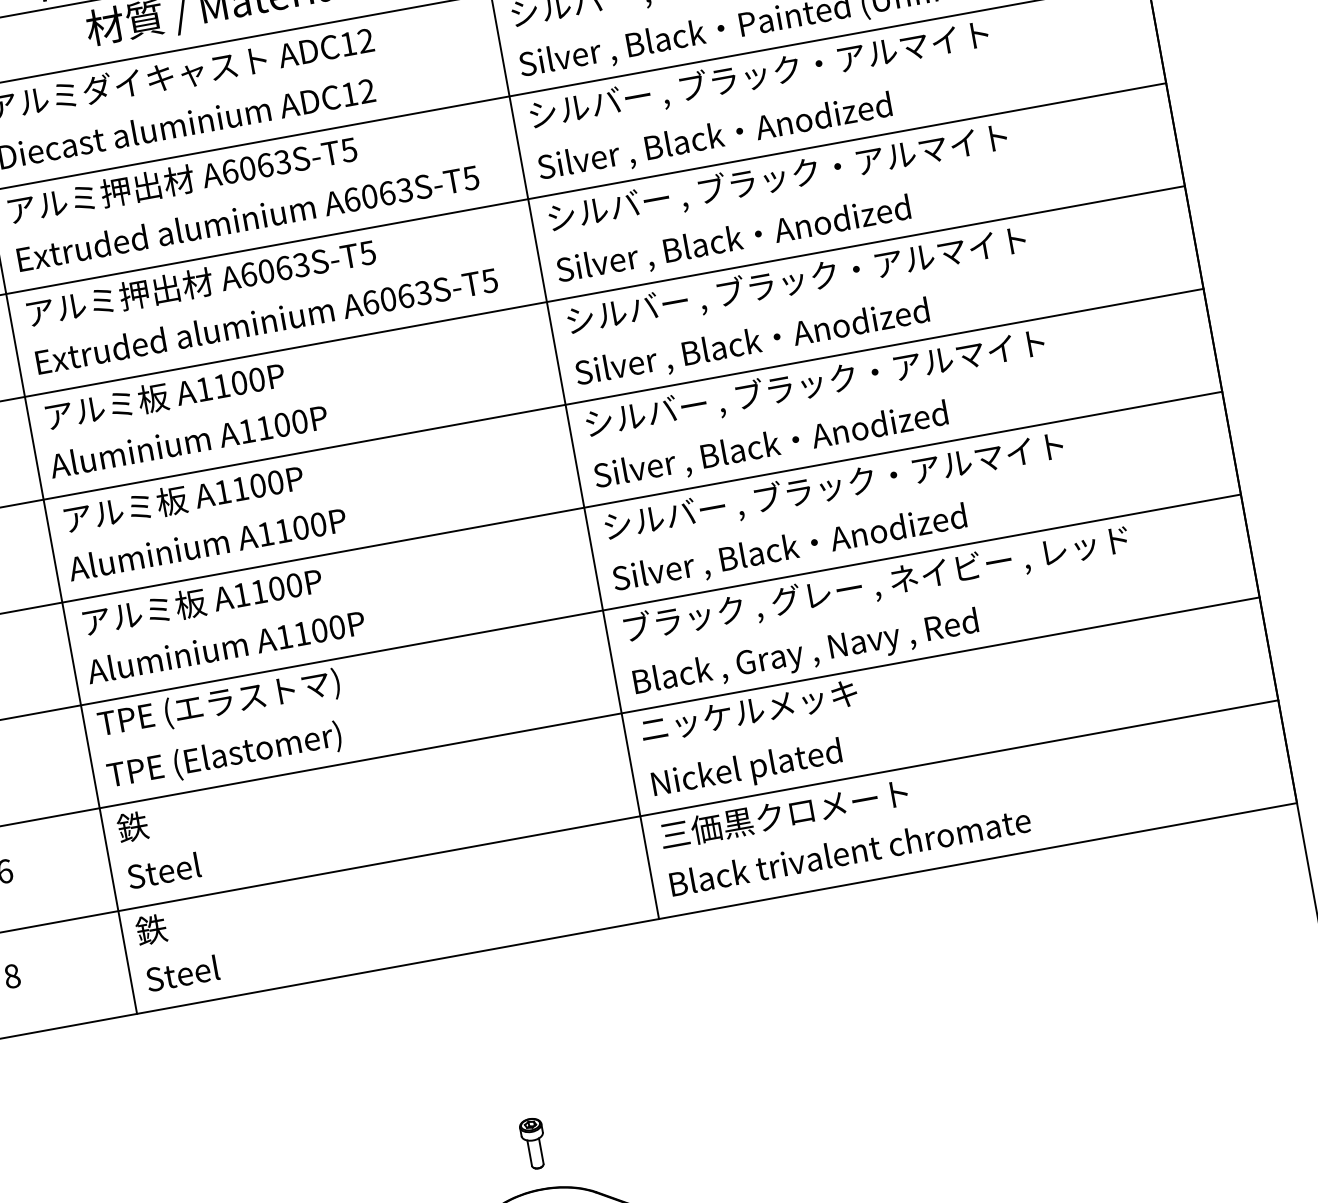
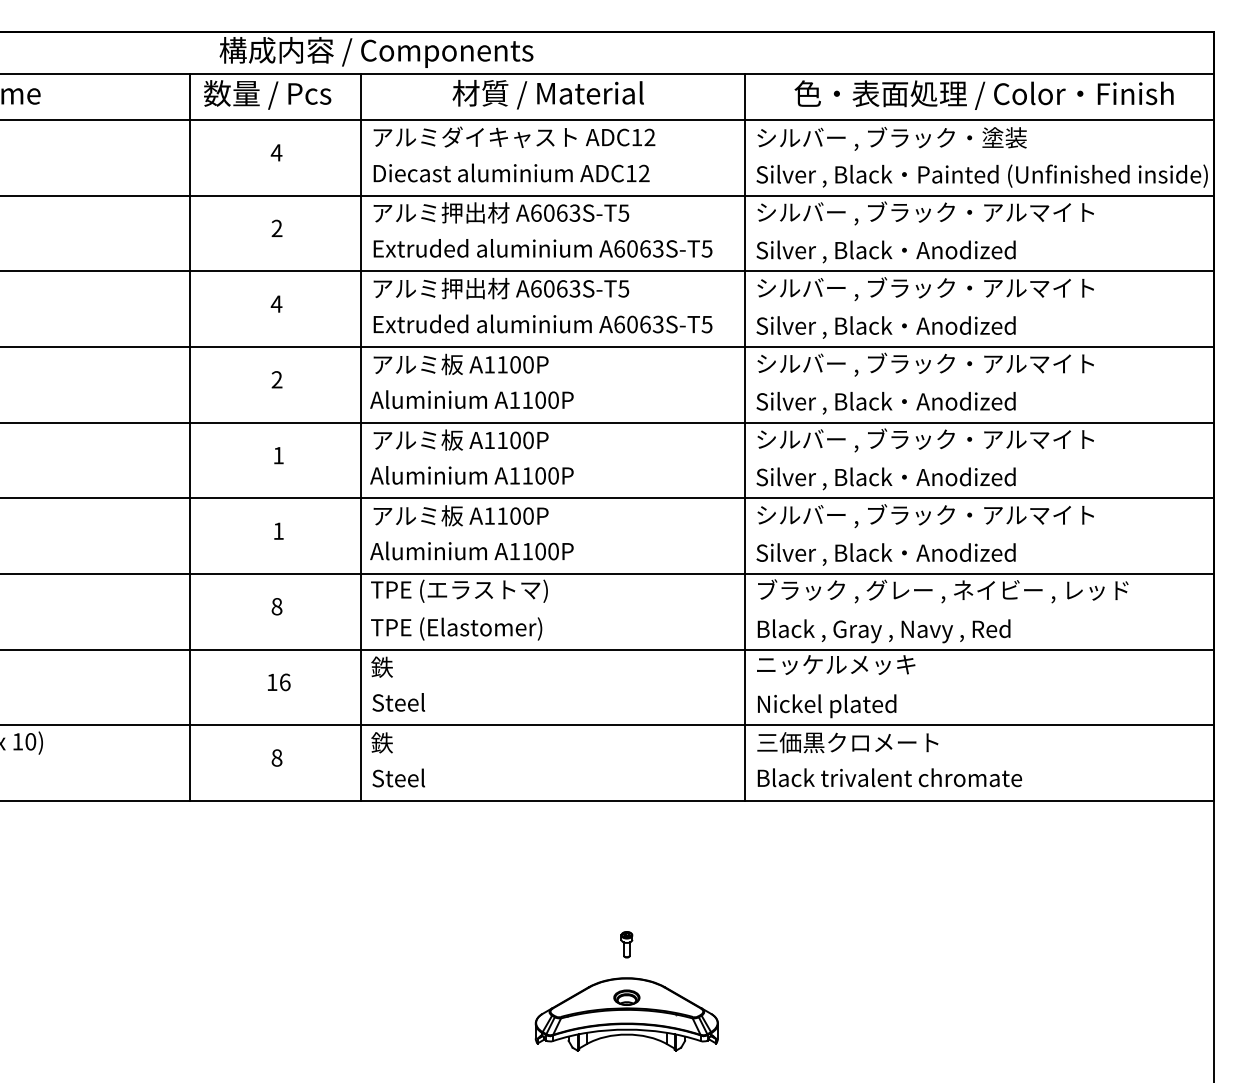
part: (533, 1143) -> (626, 944), size x0.7

